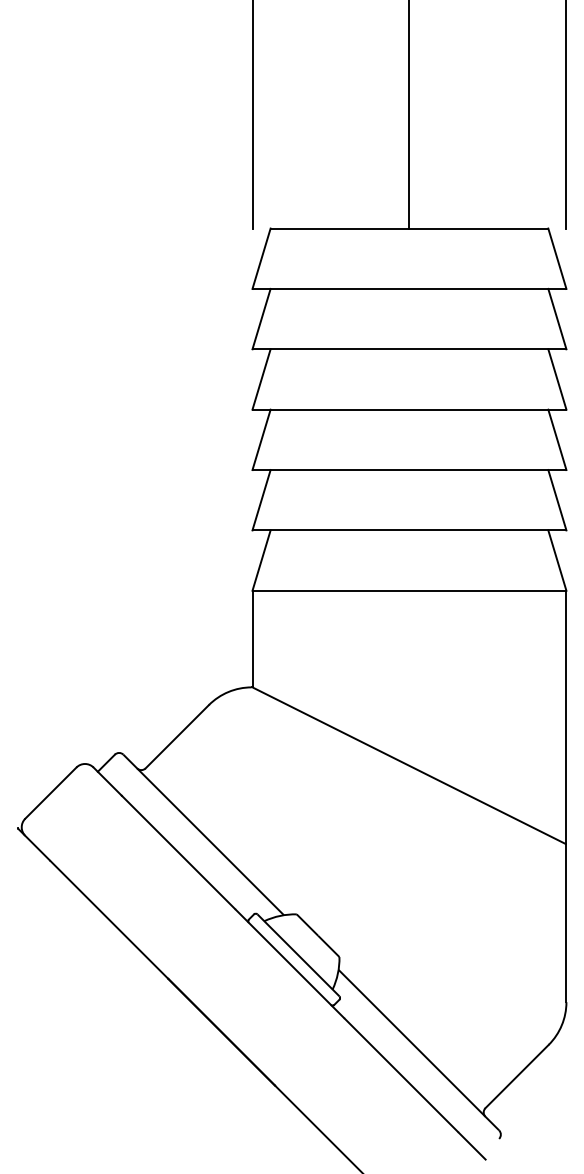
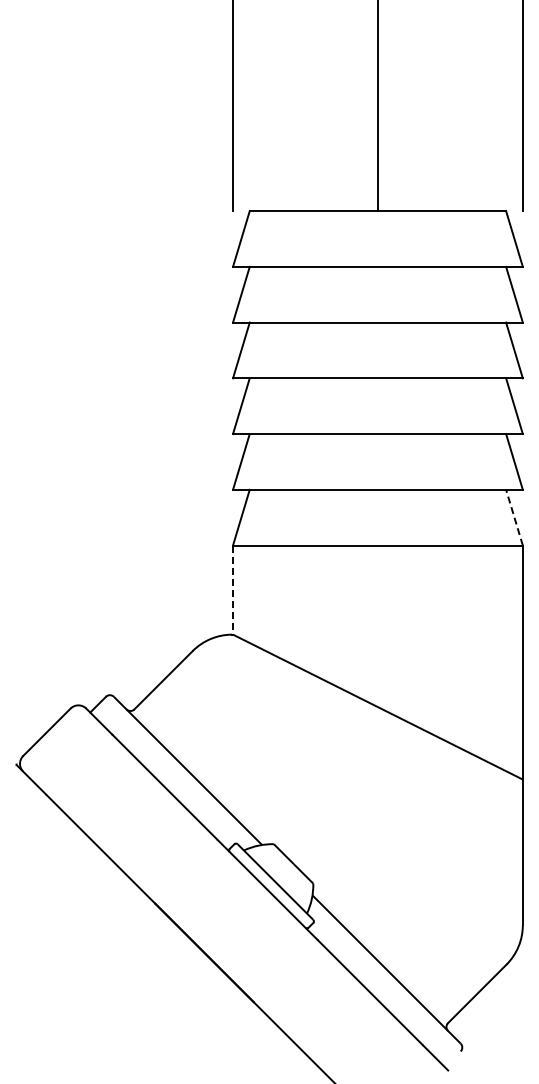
line: (557, 560) -> (514, 517), solid -> dashed
line: (253, 639) -> (233, 590), solid -> dashed

